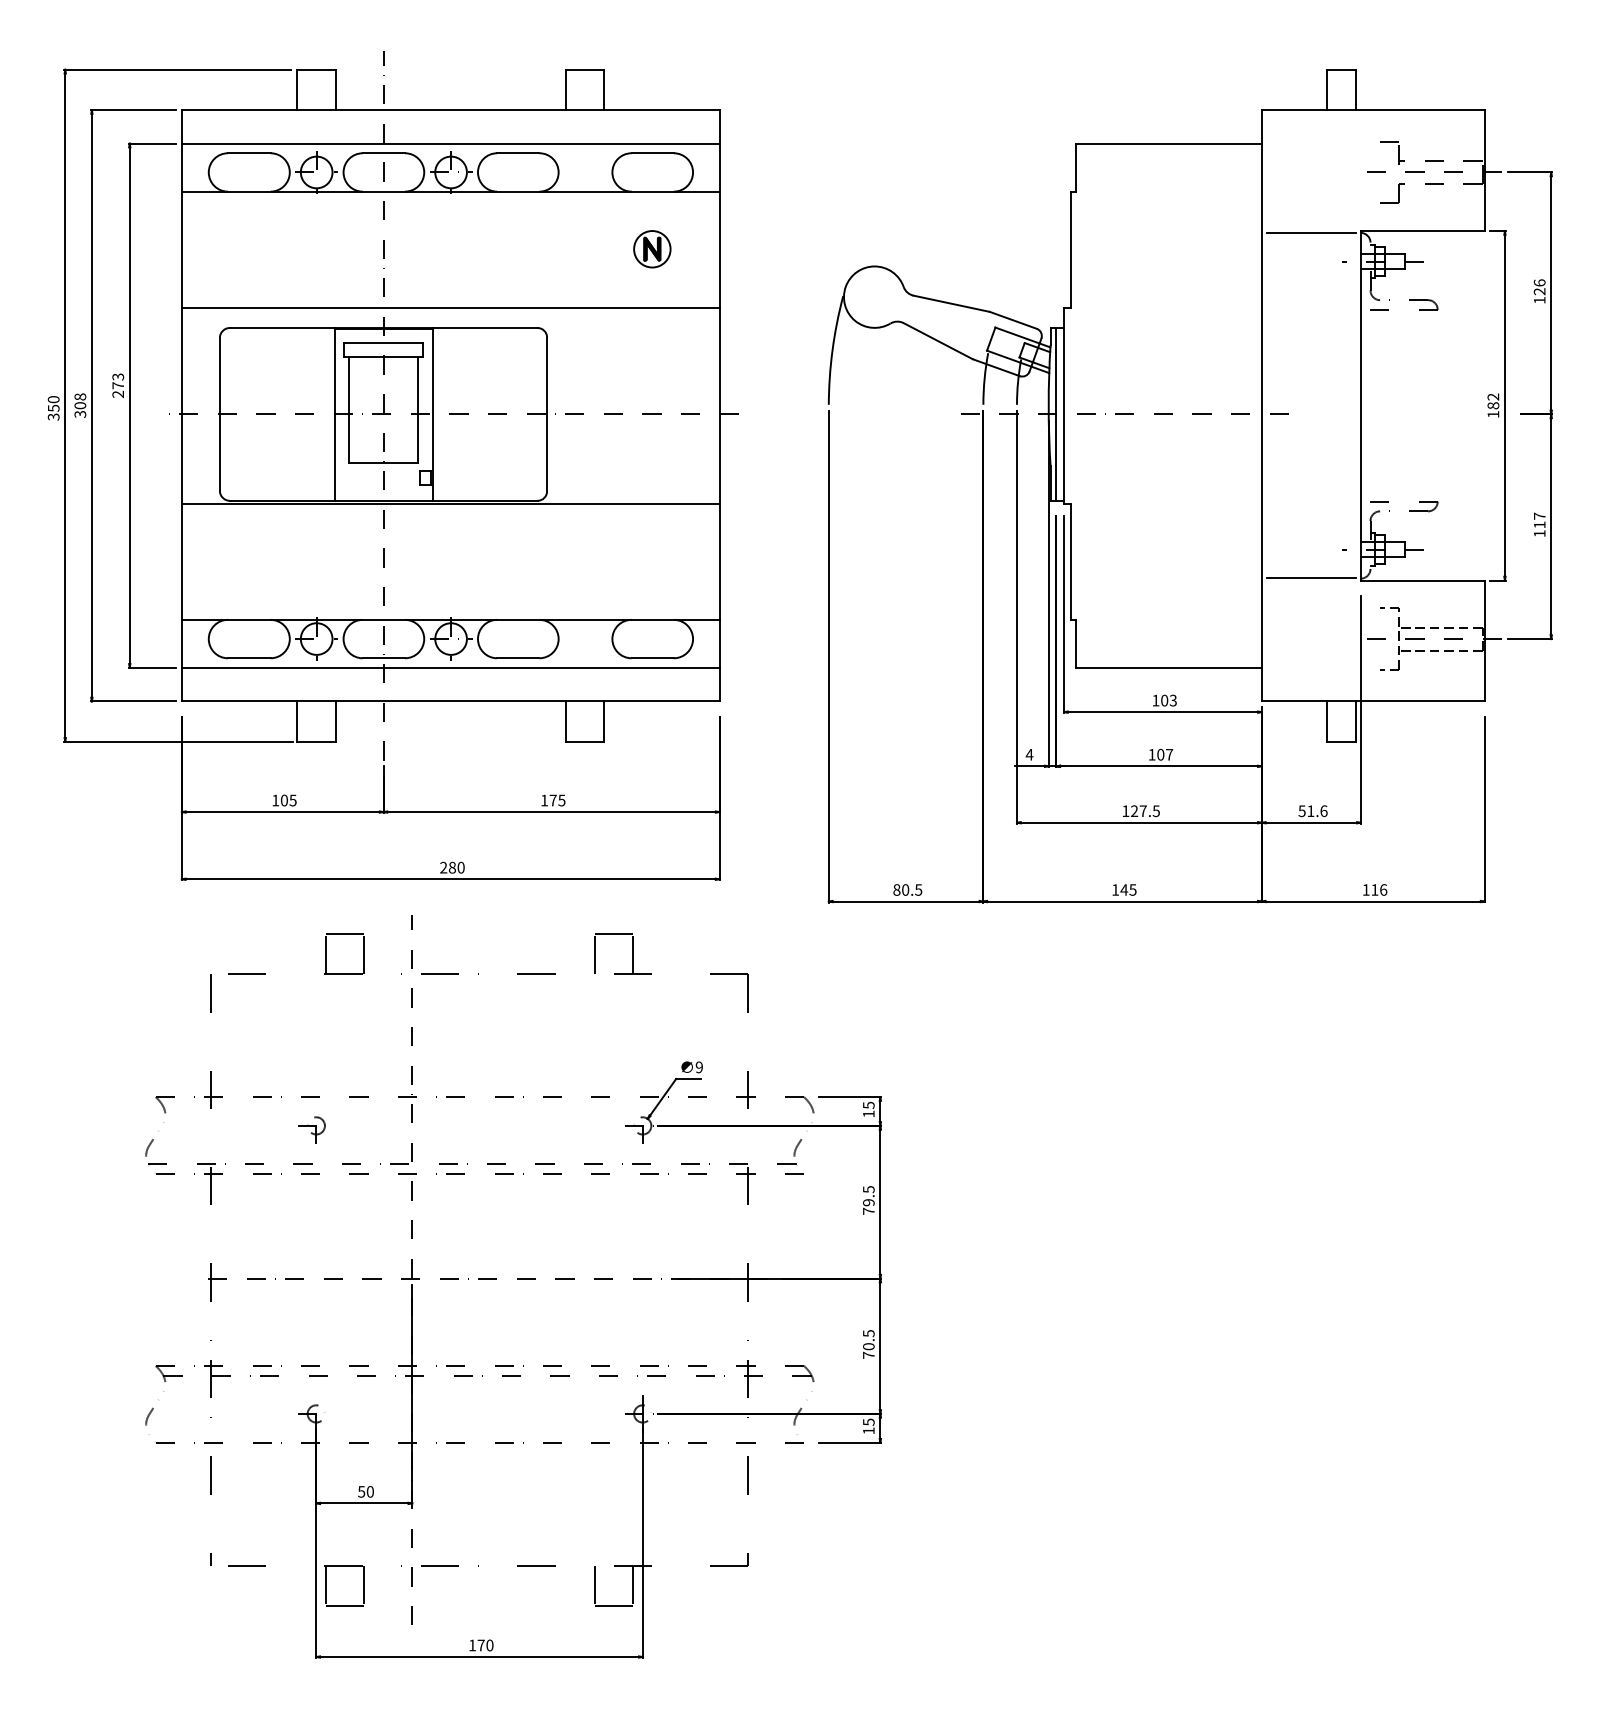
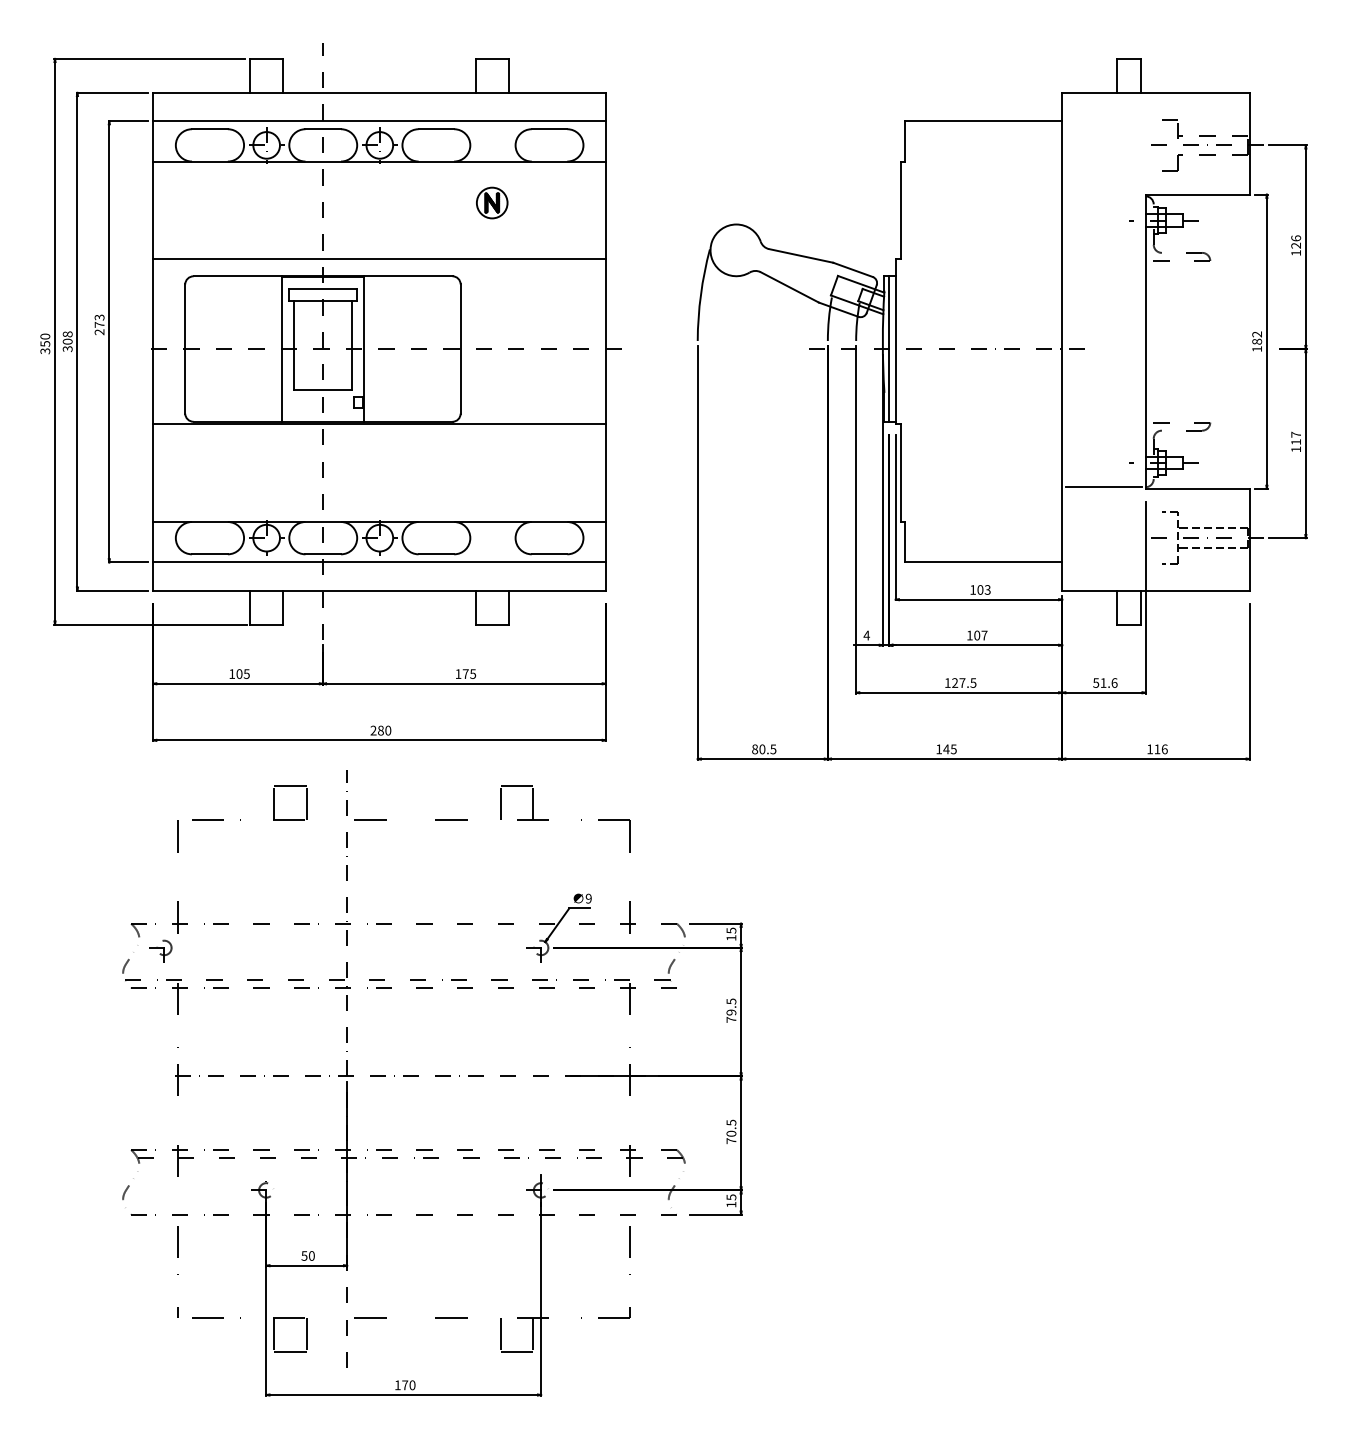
line: (1310, 233) -> (1103, 196), removed
part: (652, 248) -> (492, 202), moved
part: (311, 1128) -> (160, 950), moved

